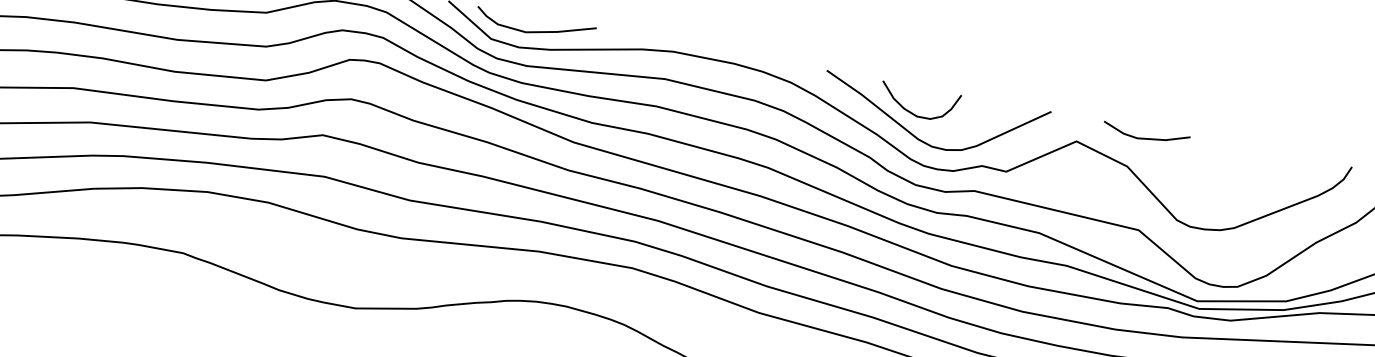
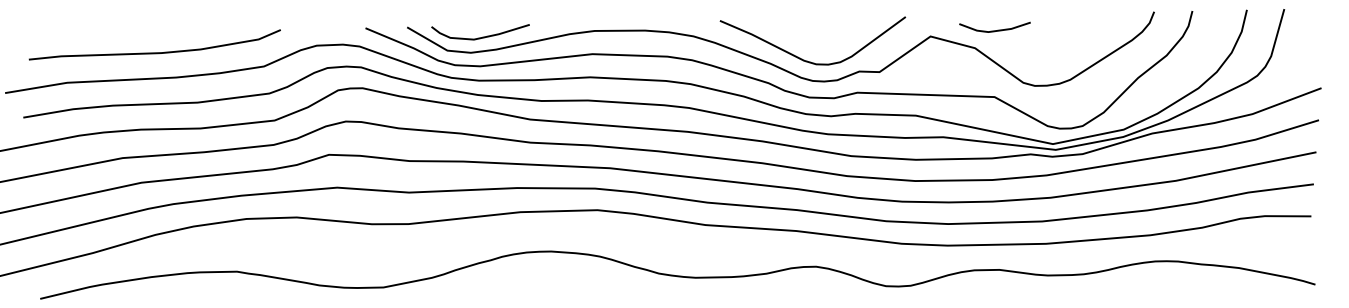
curve: (914, 113) -> (796, 40), removed
line: (1144, 137) -> (994, 30), moved

